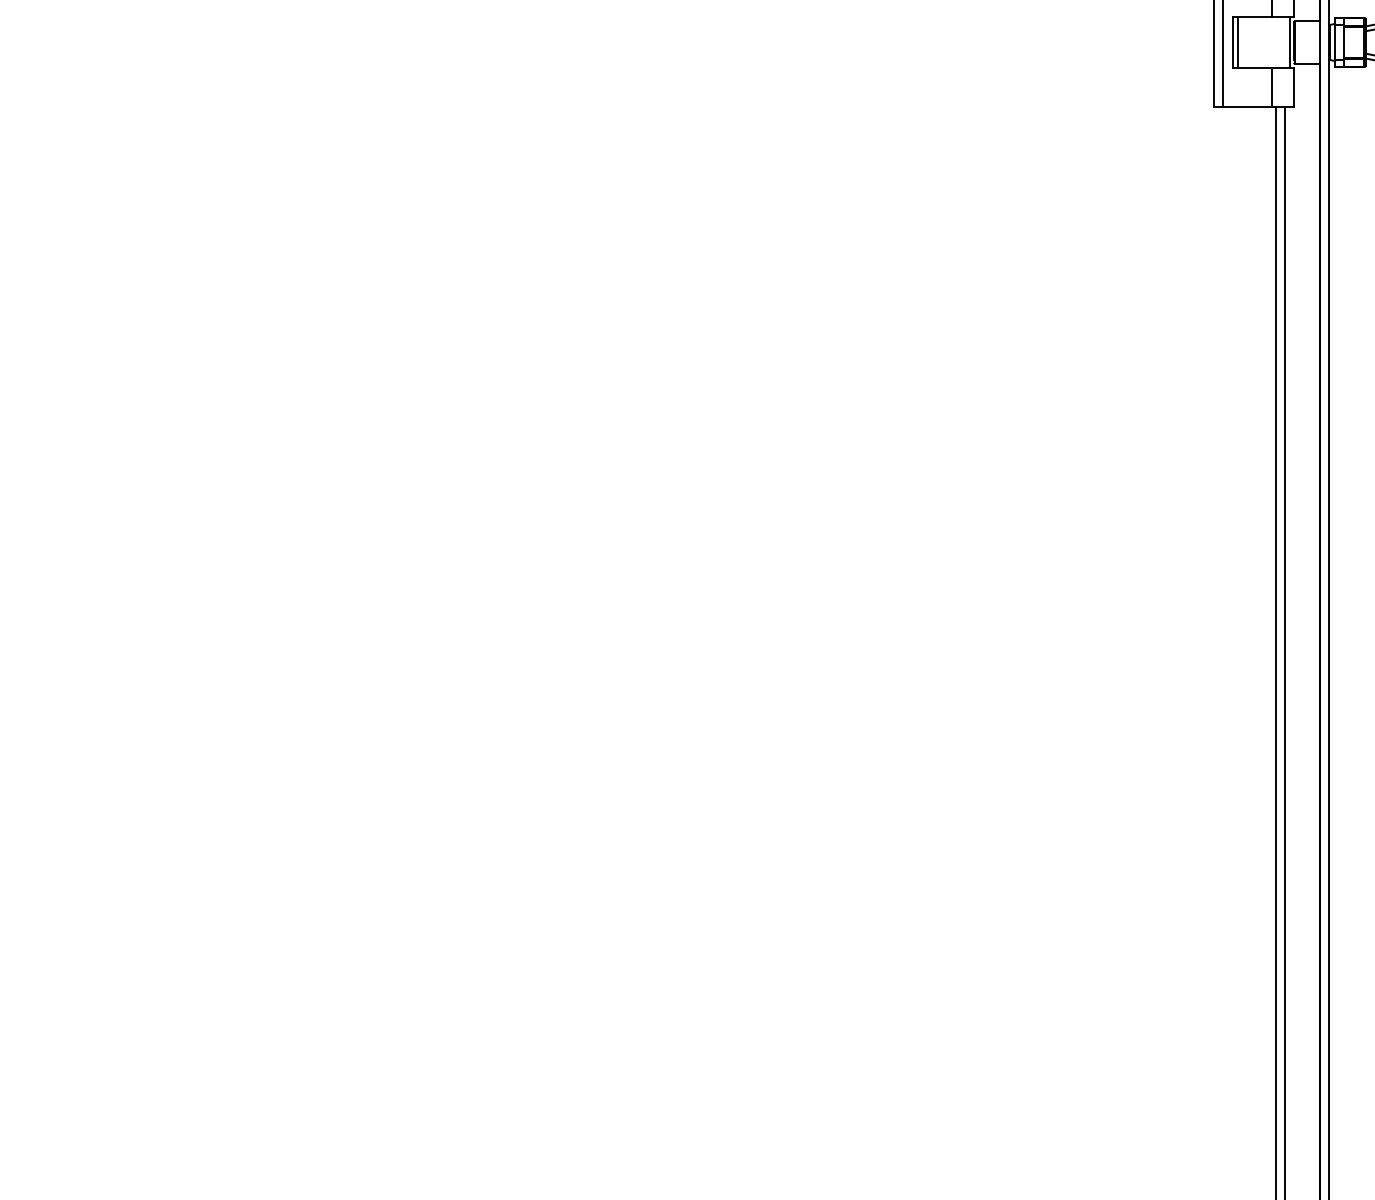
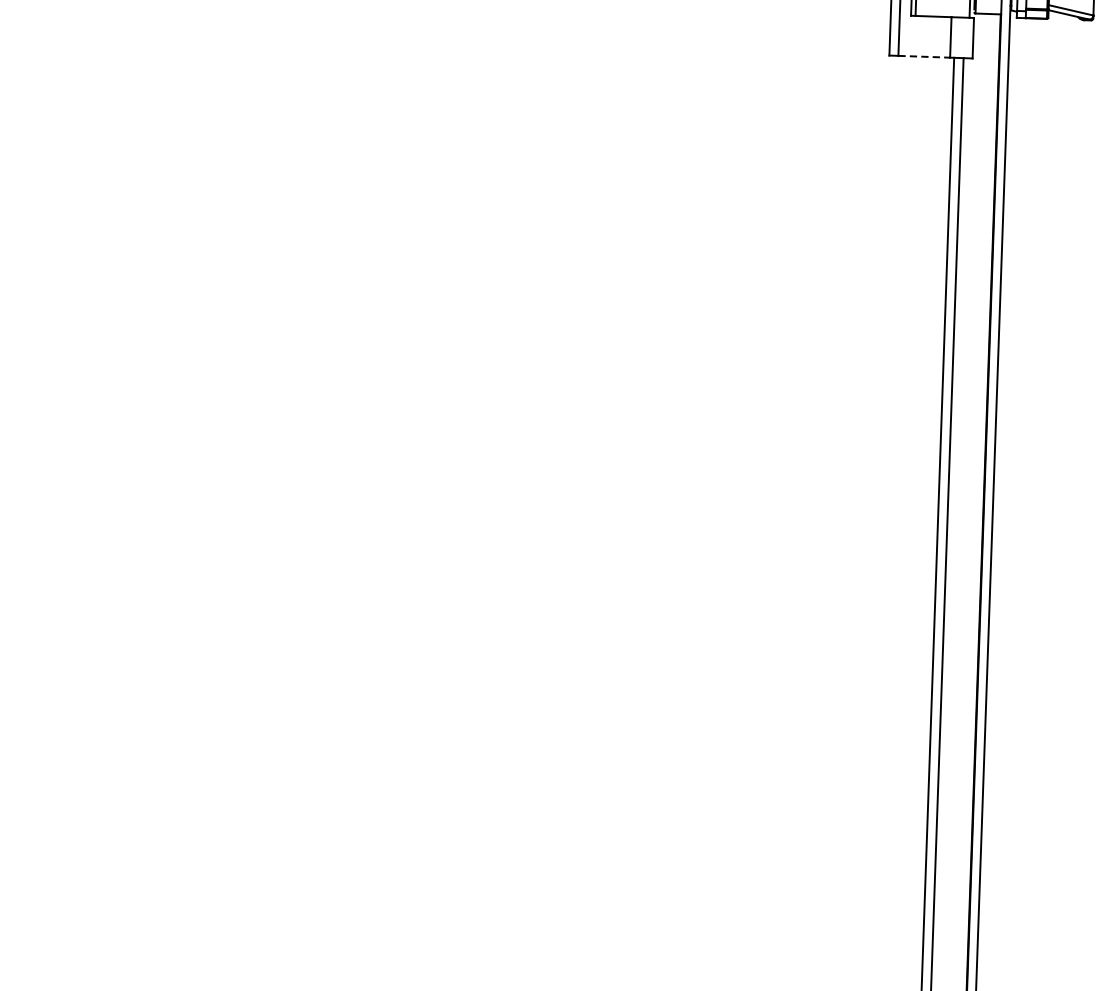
line: (1247, 107) -> (924, 56), solid -> dashed

